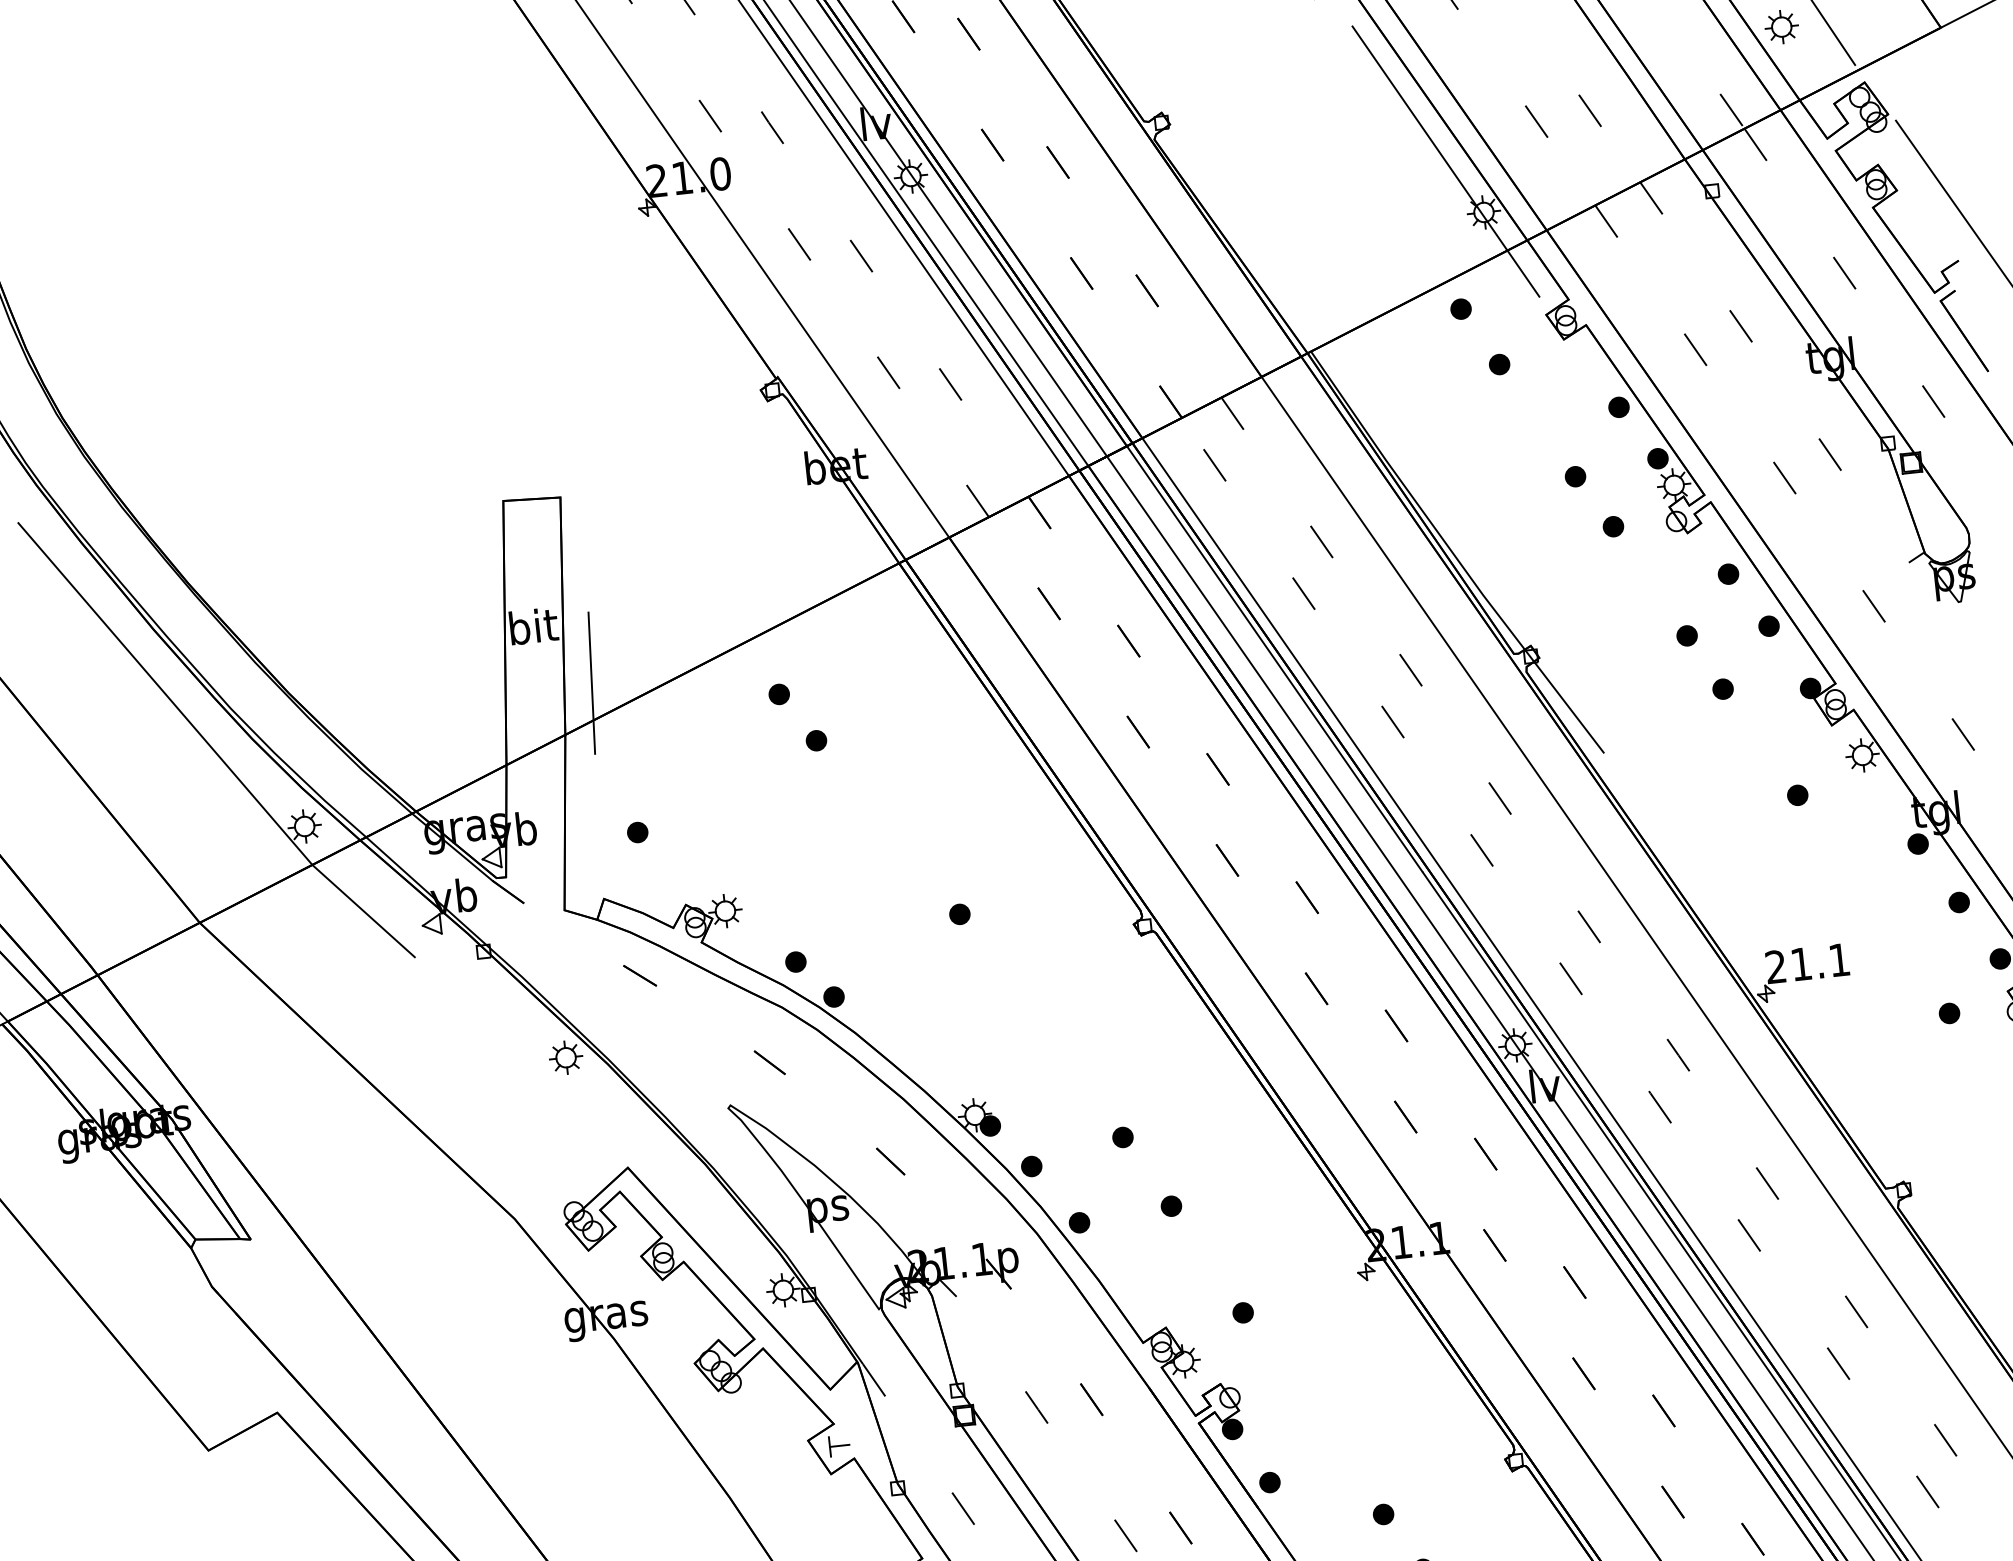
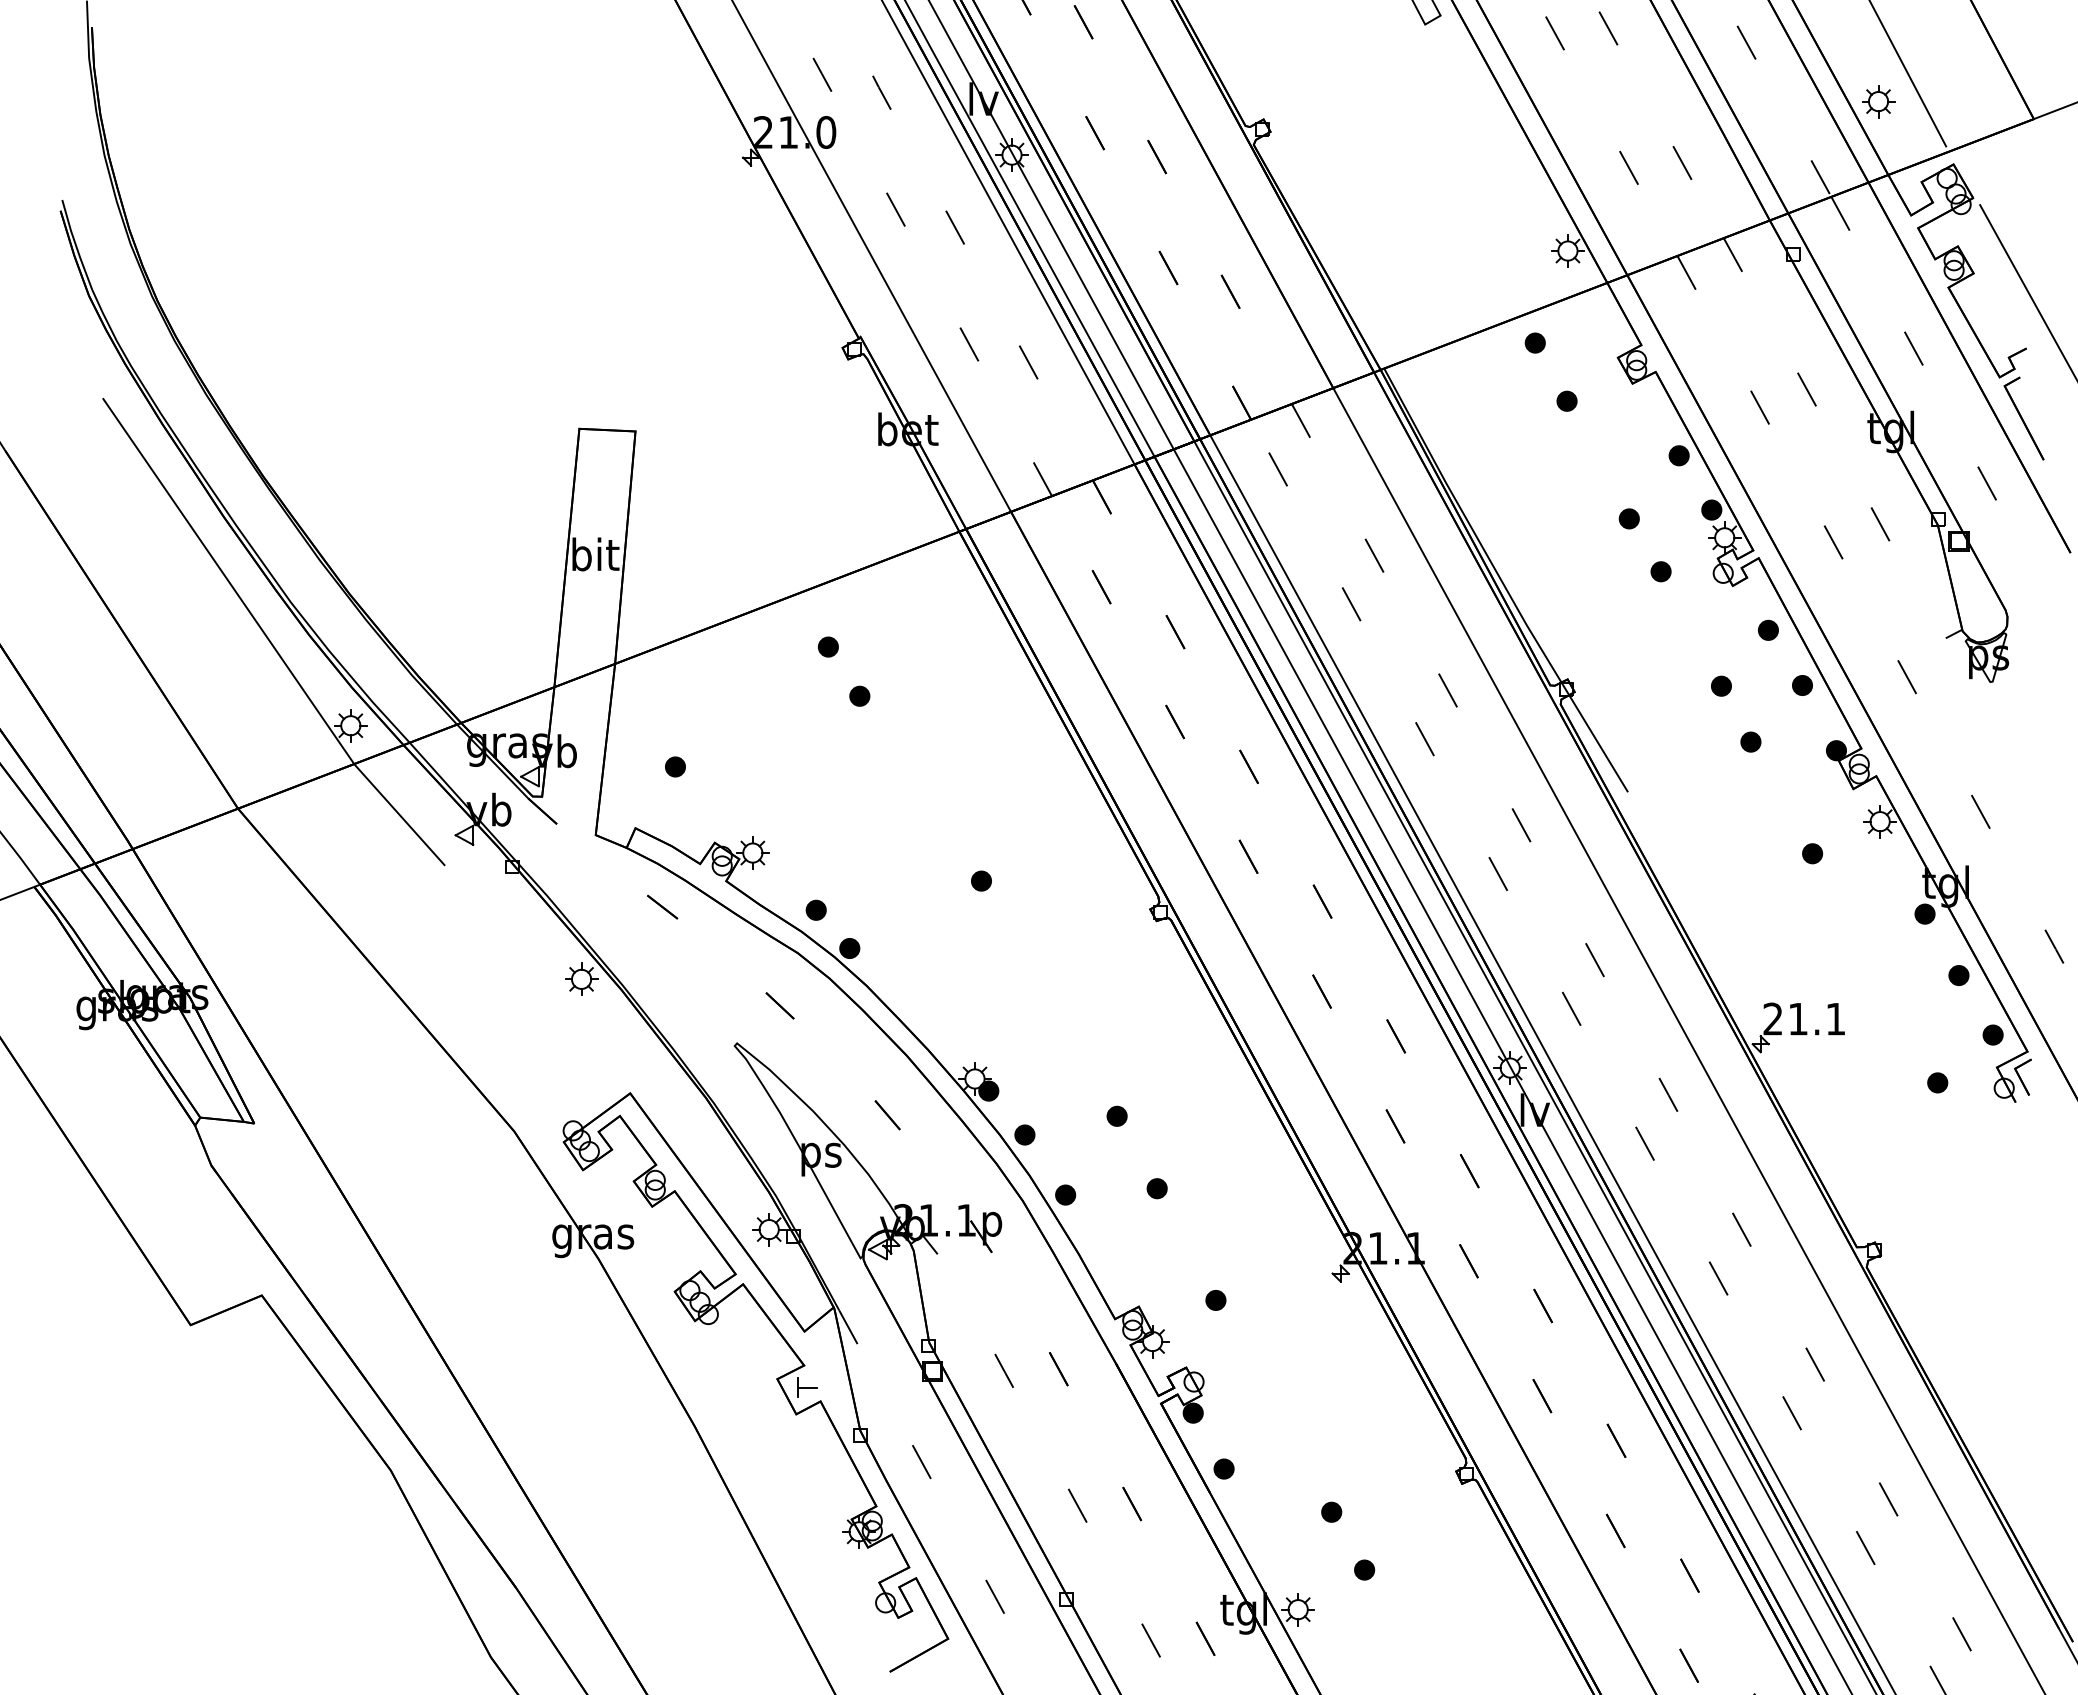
line: (1446, 161) -> (1536, 197), removed
line: (591, 682) -> (646, 615), removed

